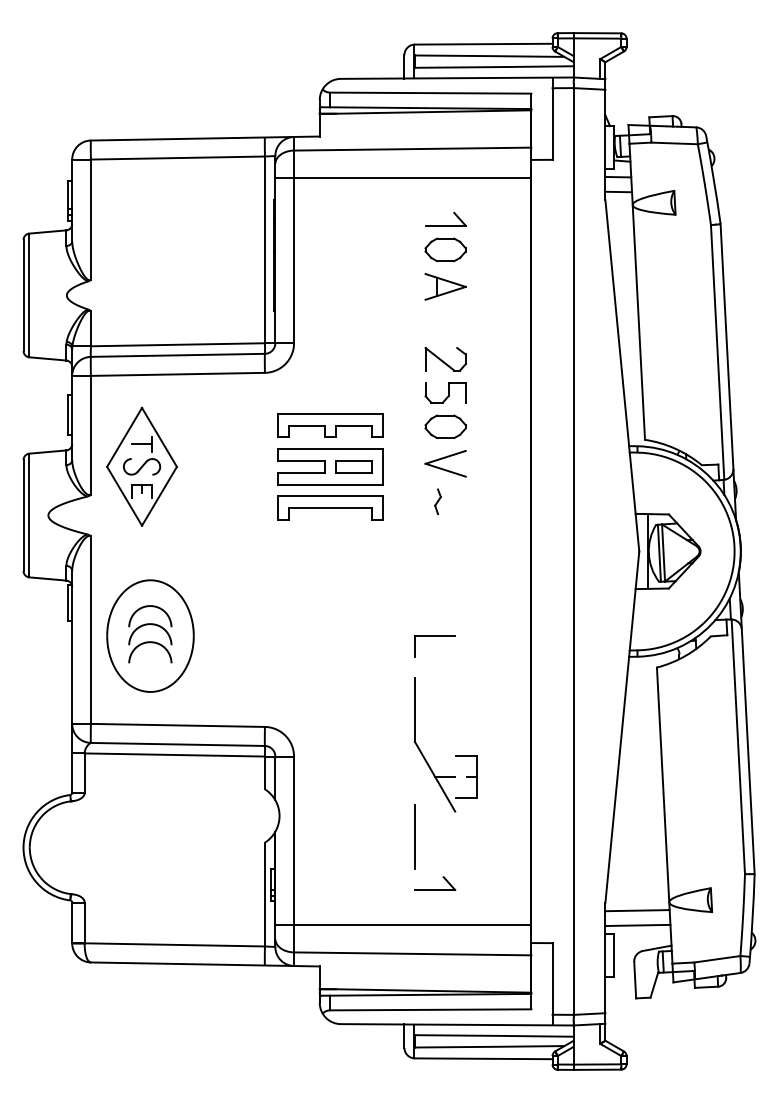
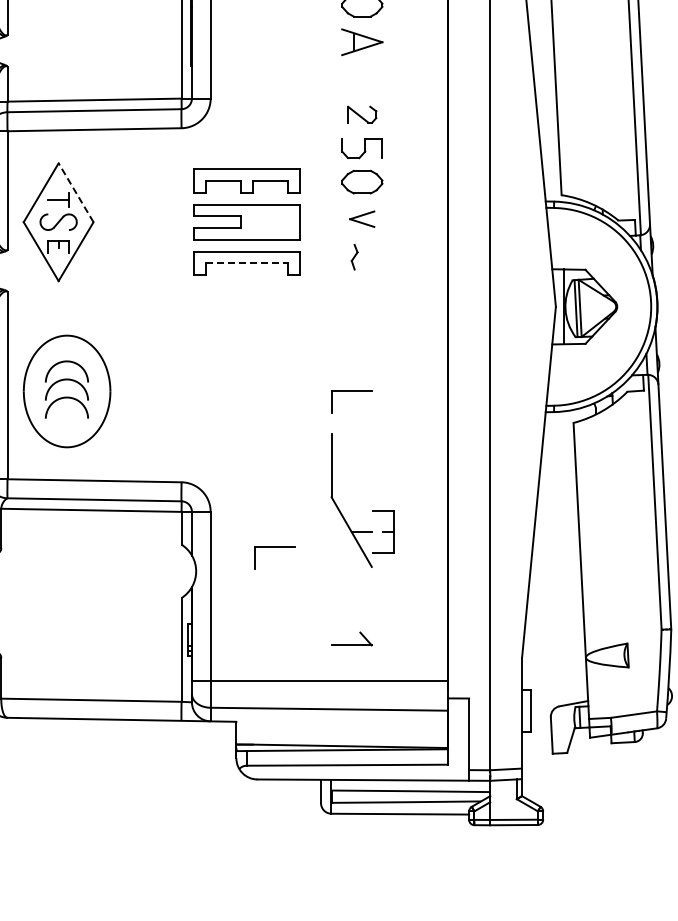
part: (445, 359) -> (362, 114), size x0.7
line: (159, 436) -> (76, 191), solid -> dashed
part: (445, 463) -> (362, 218), size x0.6
part: (353, 466) -> (270, 221), removed
line: (330, 508) -> (247, 263), solid -> dashed
part: (357, 792) -> (274, 547), added
line: (414, 836) -> (331, 591), removed
line: (637, 910) -> (554, 665), removed
line: (637, 925) -> (554, 680), removed

